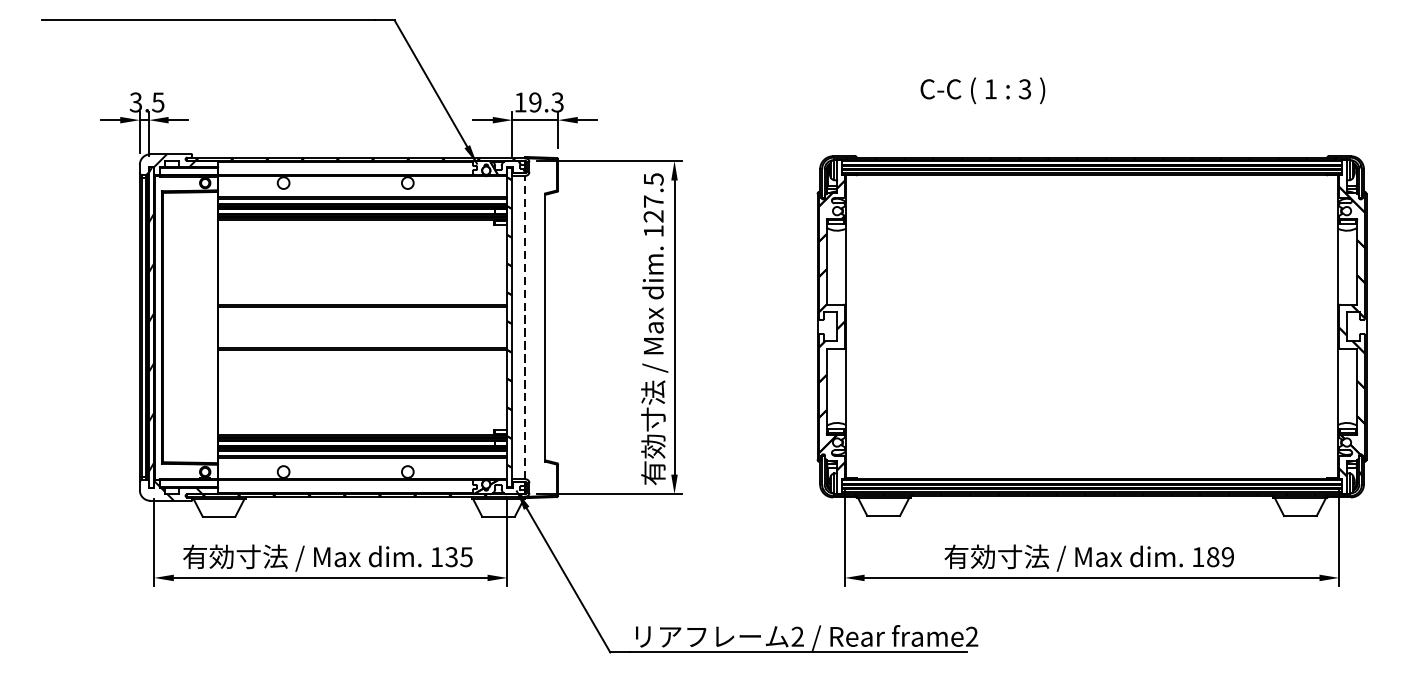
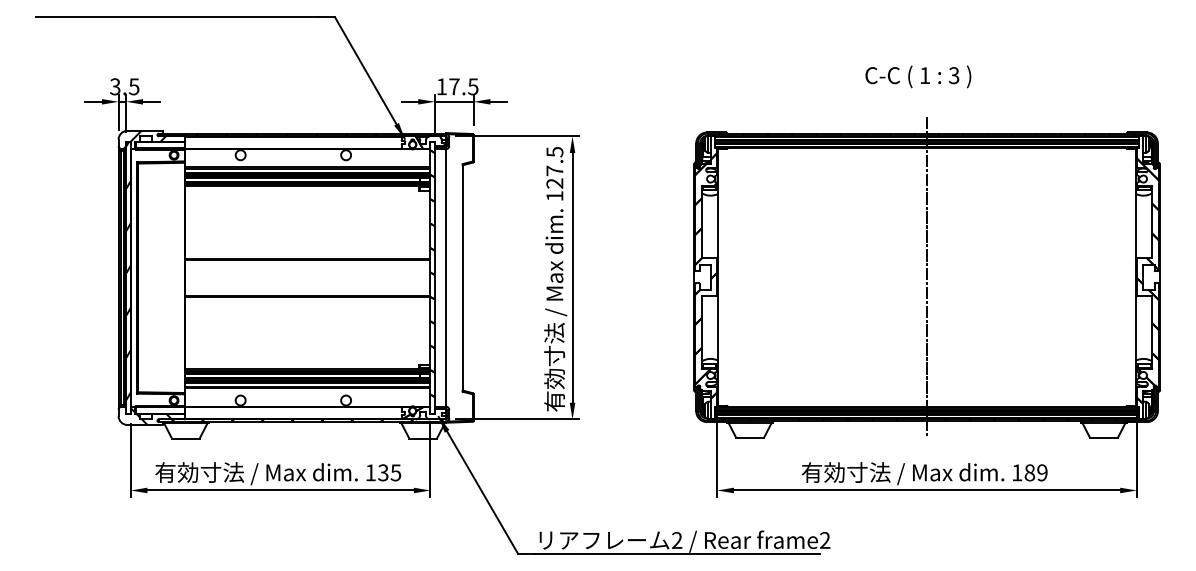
text: (983, 90) -> (918, 76), moved
text: (546, 102) -> (463, 86), 19.3 -> 17.5
line: (1092, 325) -> (927, 276), added
line: (526, 327) -> (446, 277), dashed -> solid

